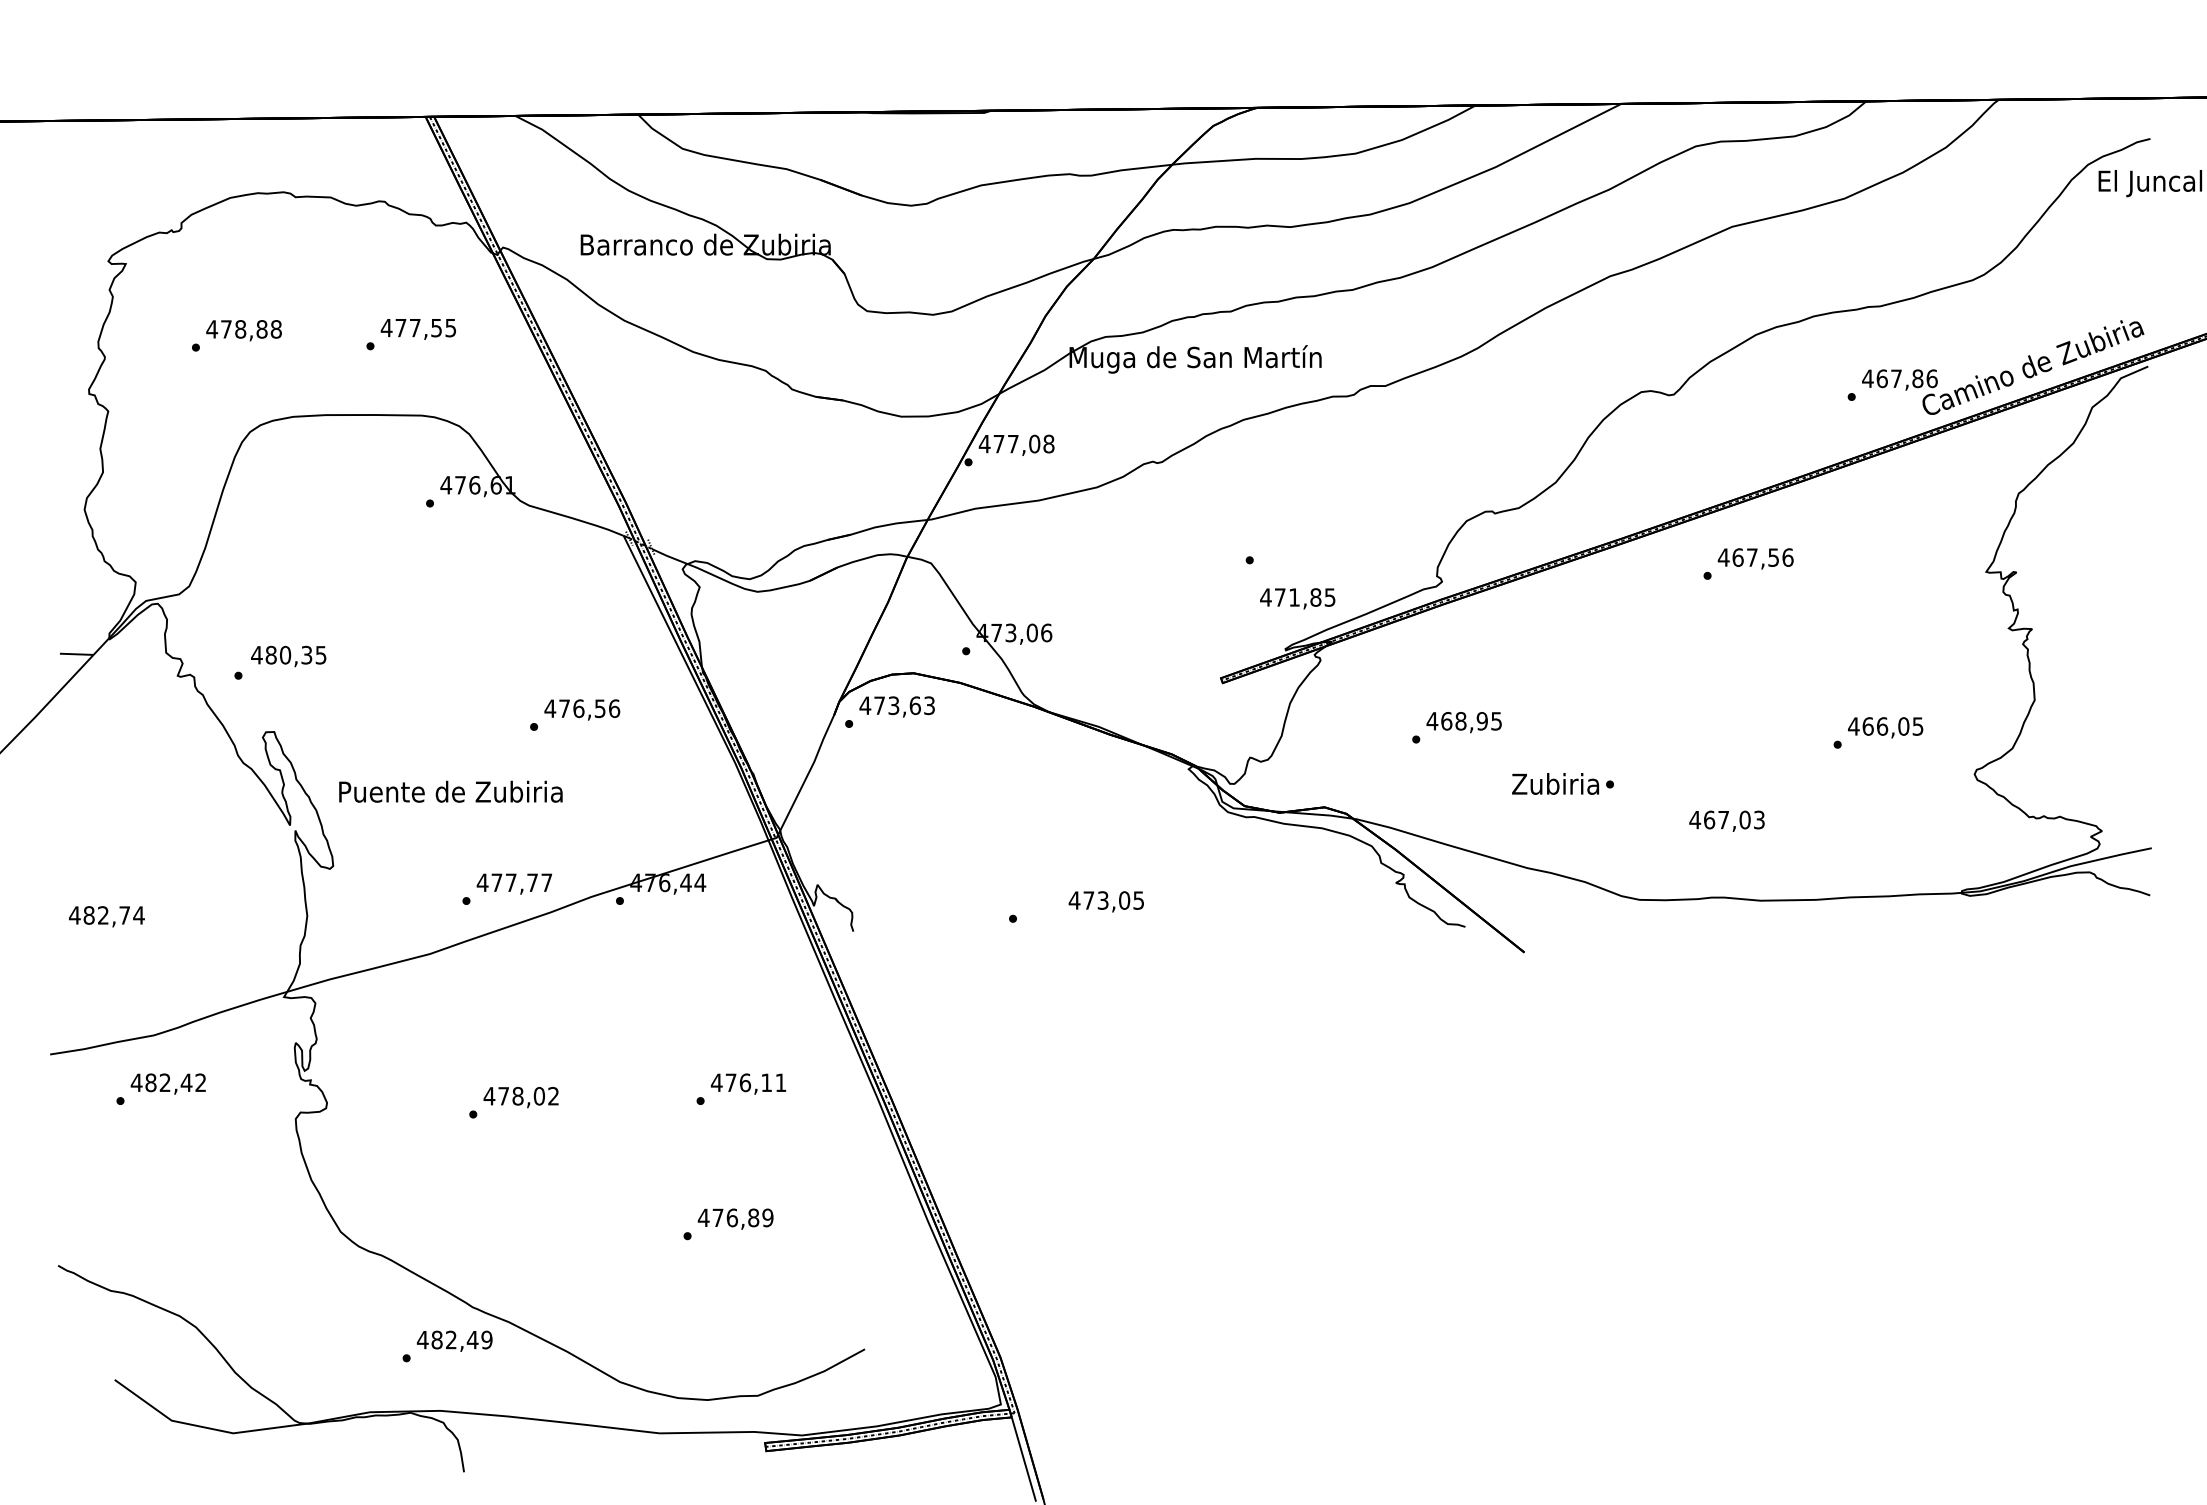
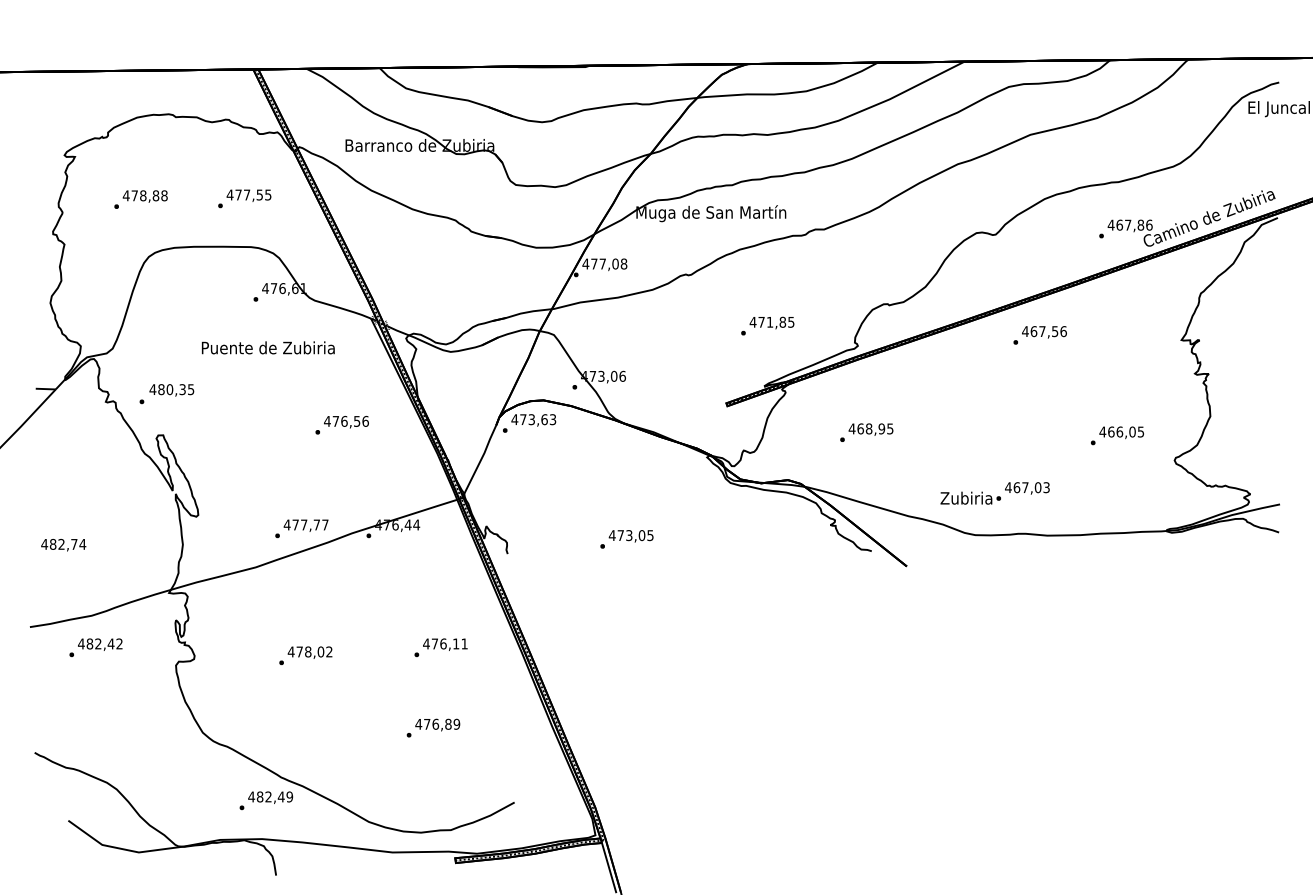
text: (1296, 597) -> (771, 322), moved
text: (1562, 782) -> (970, 497), moved
text: (451, 791) -> (268, 347), moved
text: (1105, 902) -> (630, 536), moved

